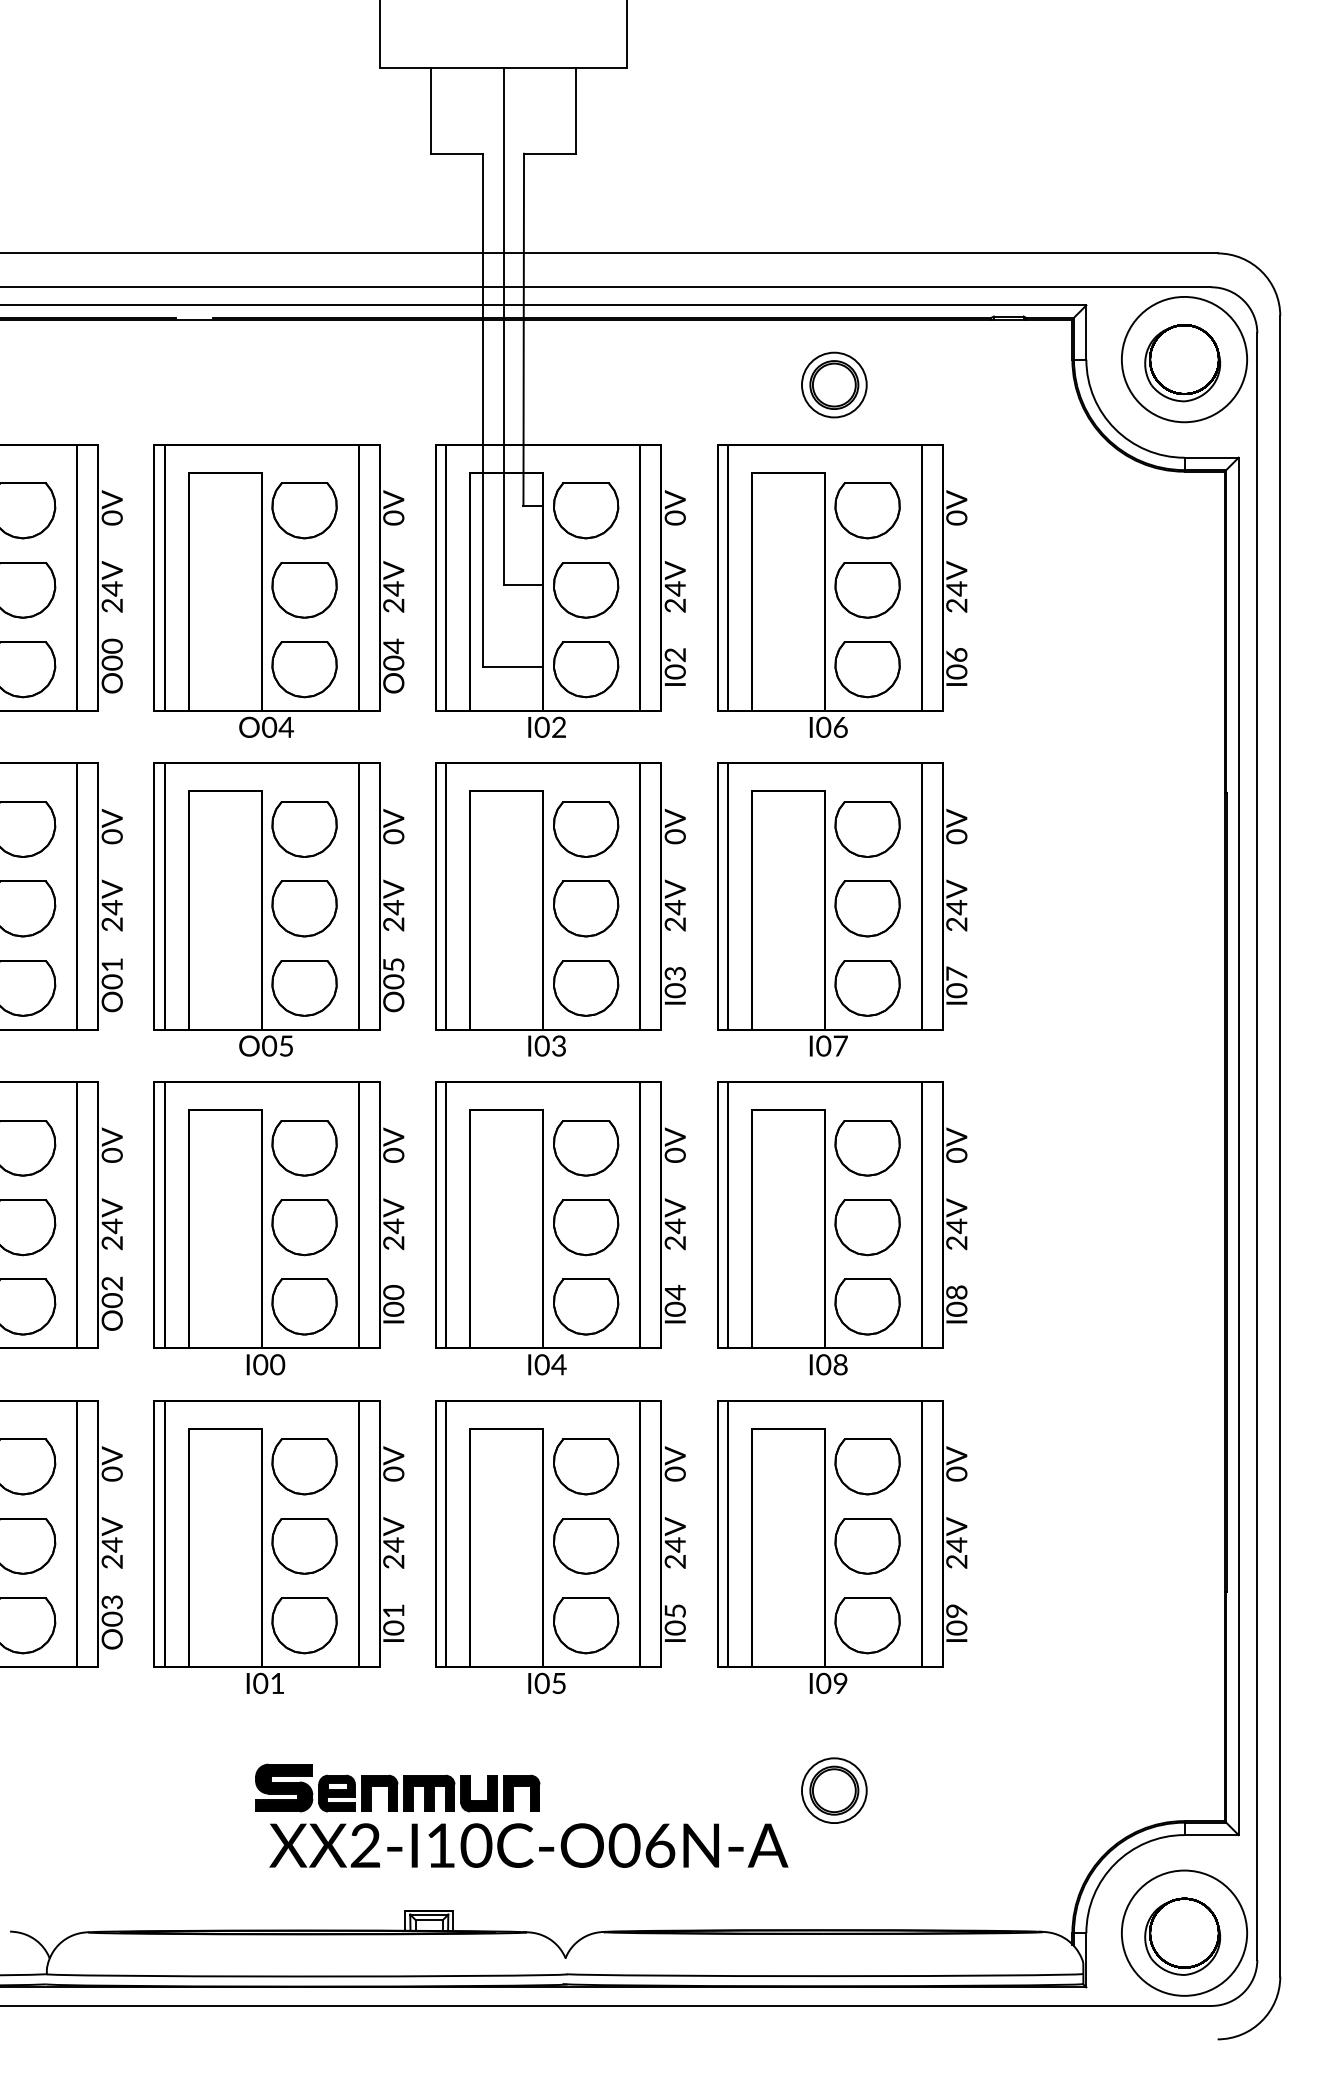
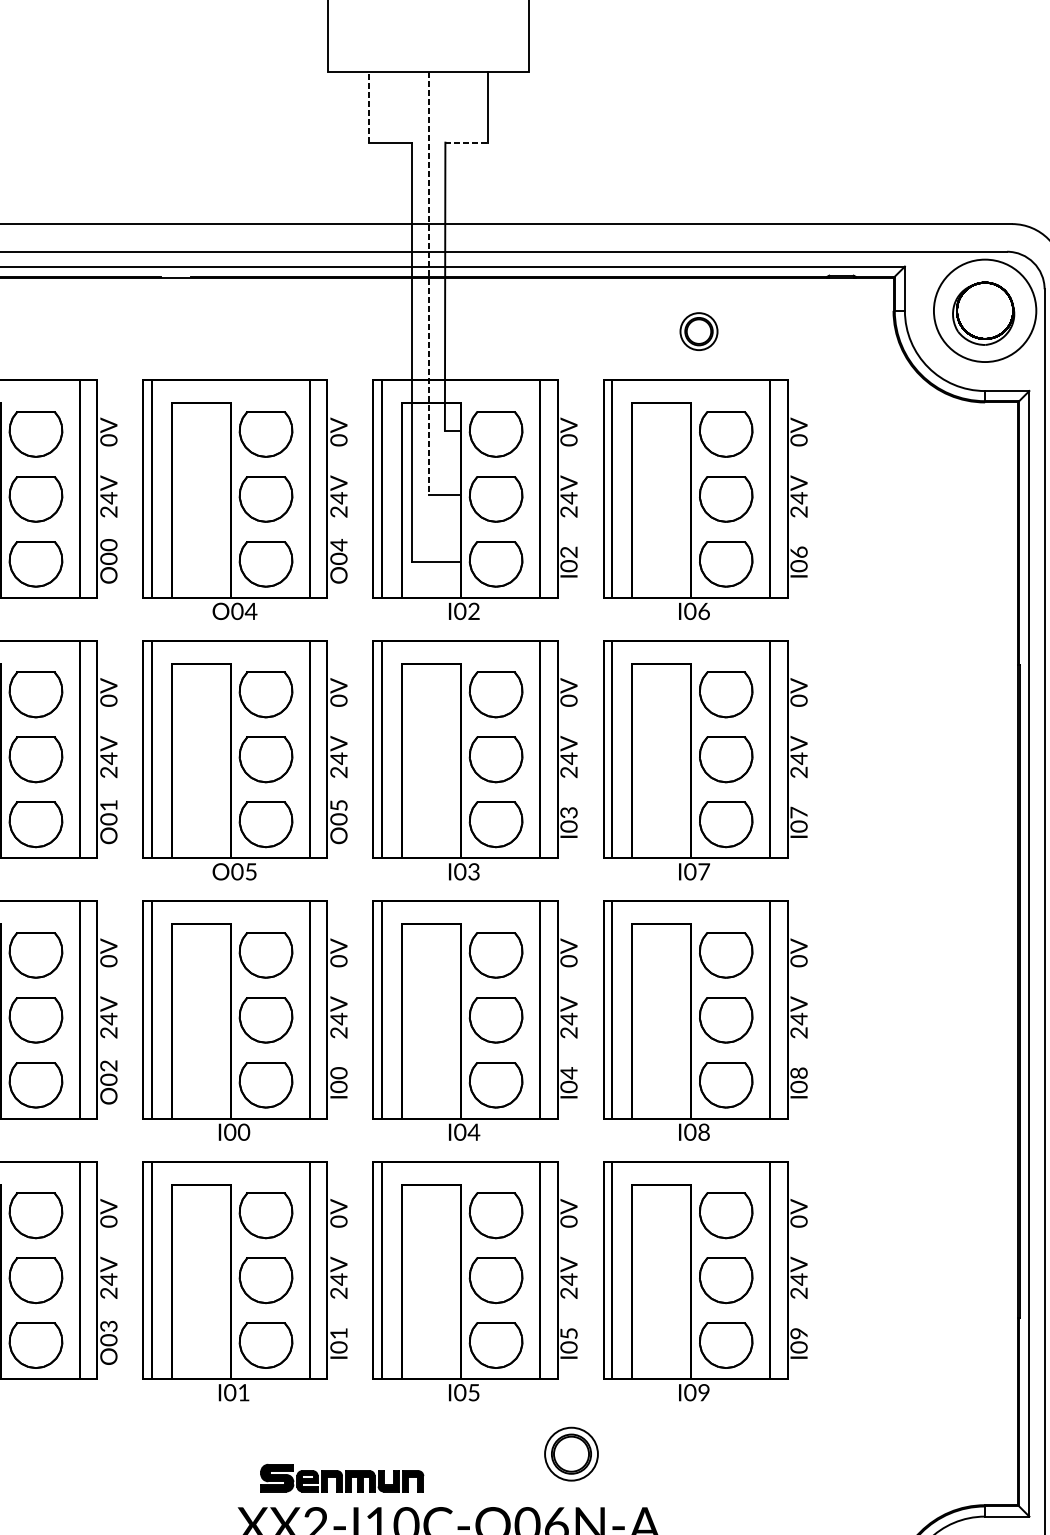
line: (430, 110) -> (368, 107), solid -> dashed
line: (550, 153) -> (467, 142), solid -> dashed
line: (503, 326) -> (428, 283), solid -> dashed
part: (834, 384) -> (699, 331), size x0.7
part: (397, 1787) -> (341, 1477), size x0.7
part: (834, 1790) -> (571, 1454), moved

